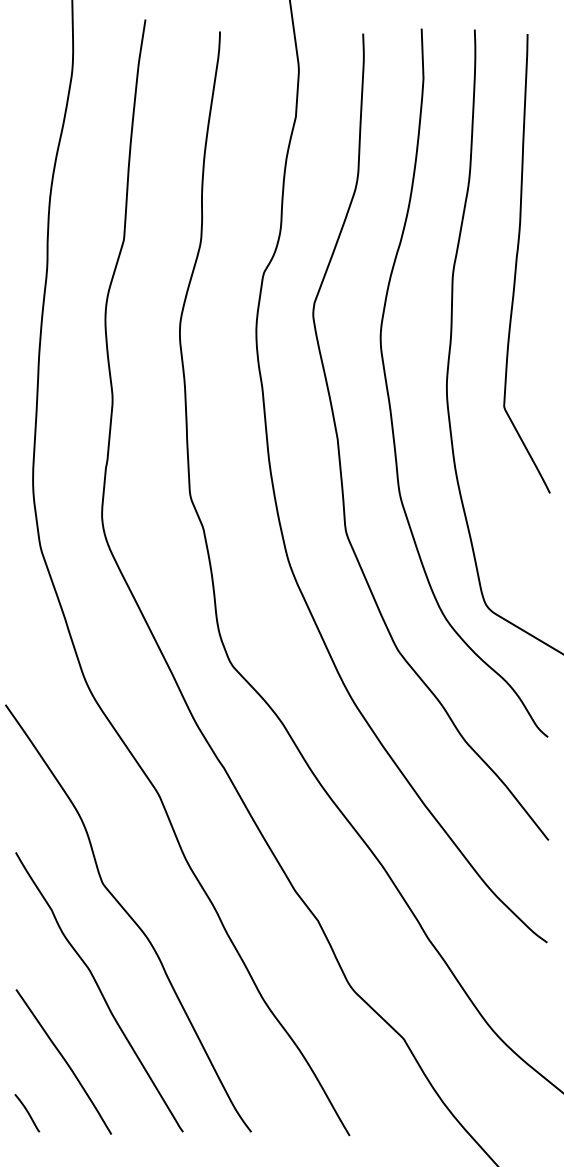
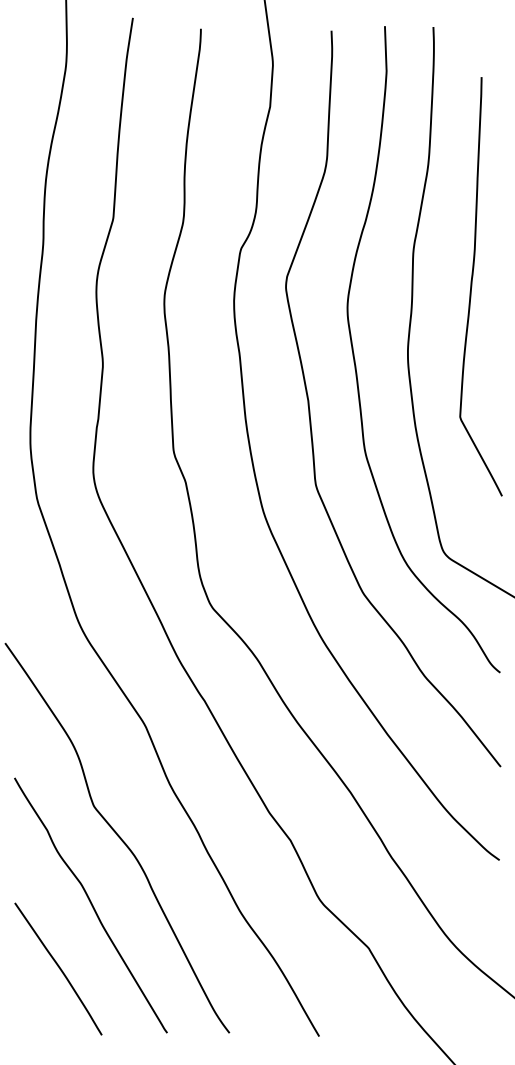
curve: (517, 263) -> (472, 286), moved
curve: (26, 1112) -> (24, 1015), removed

